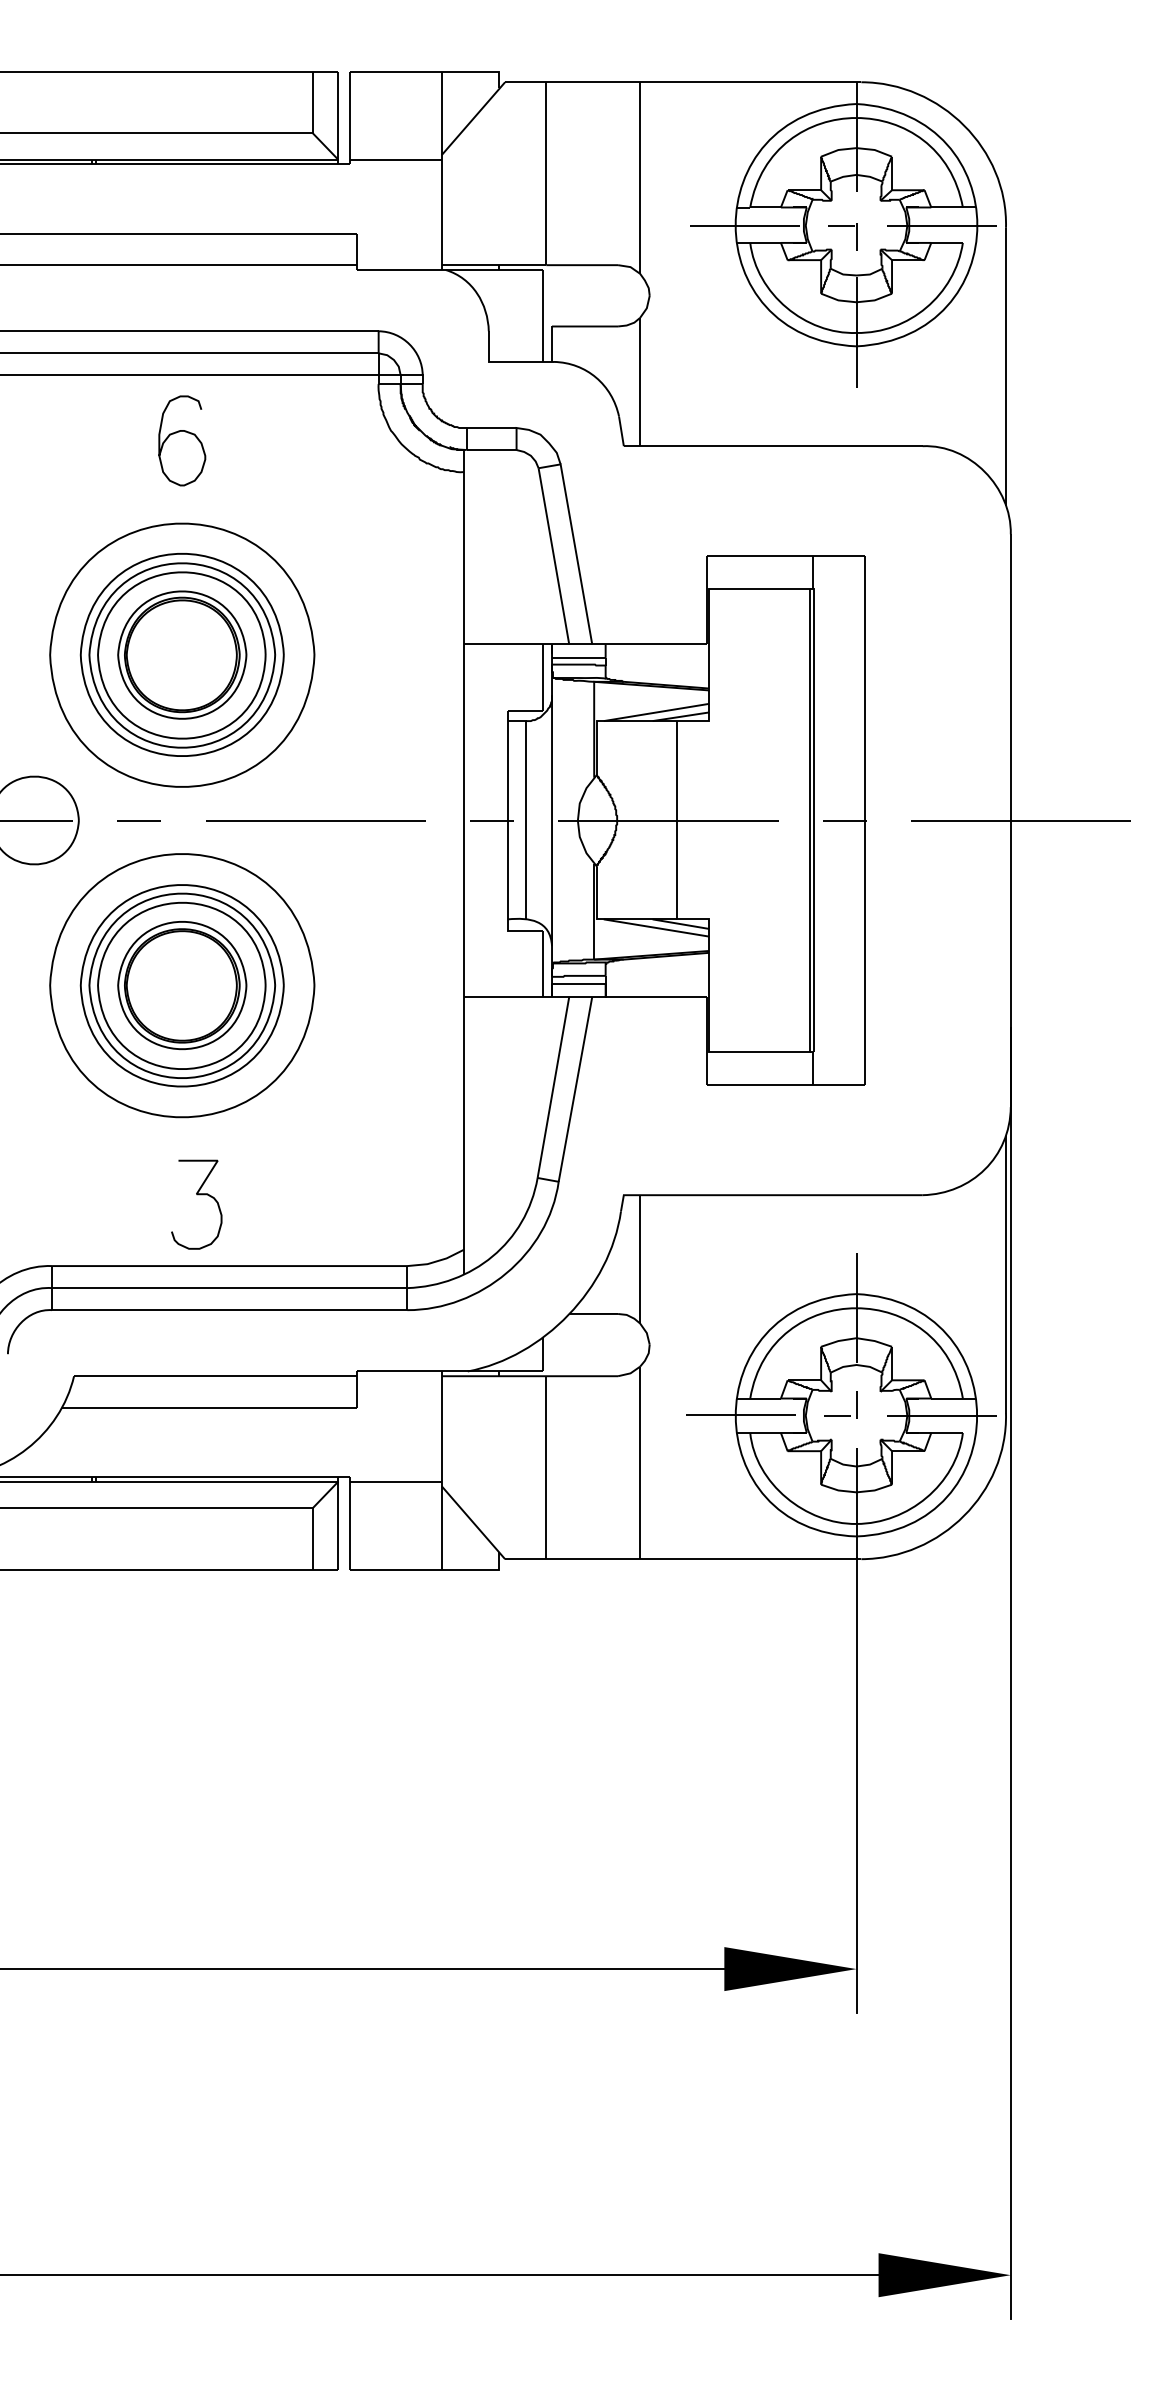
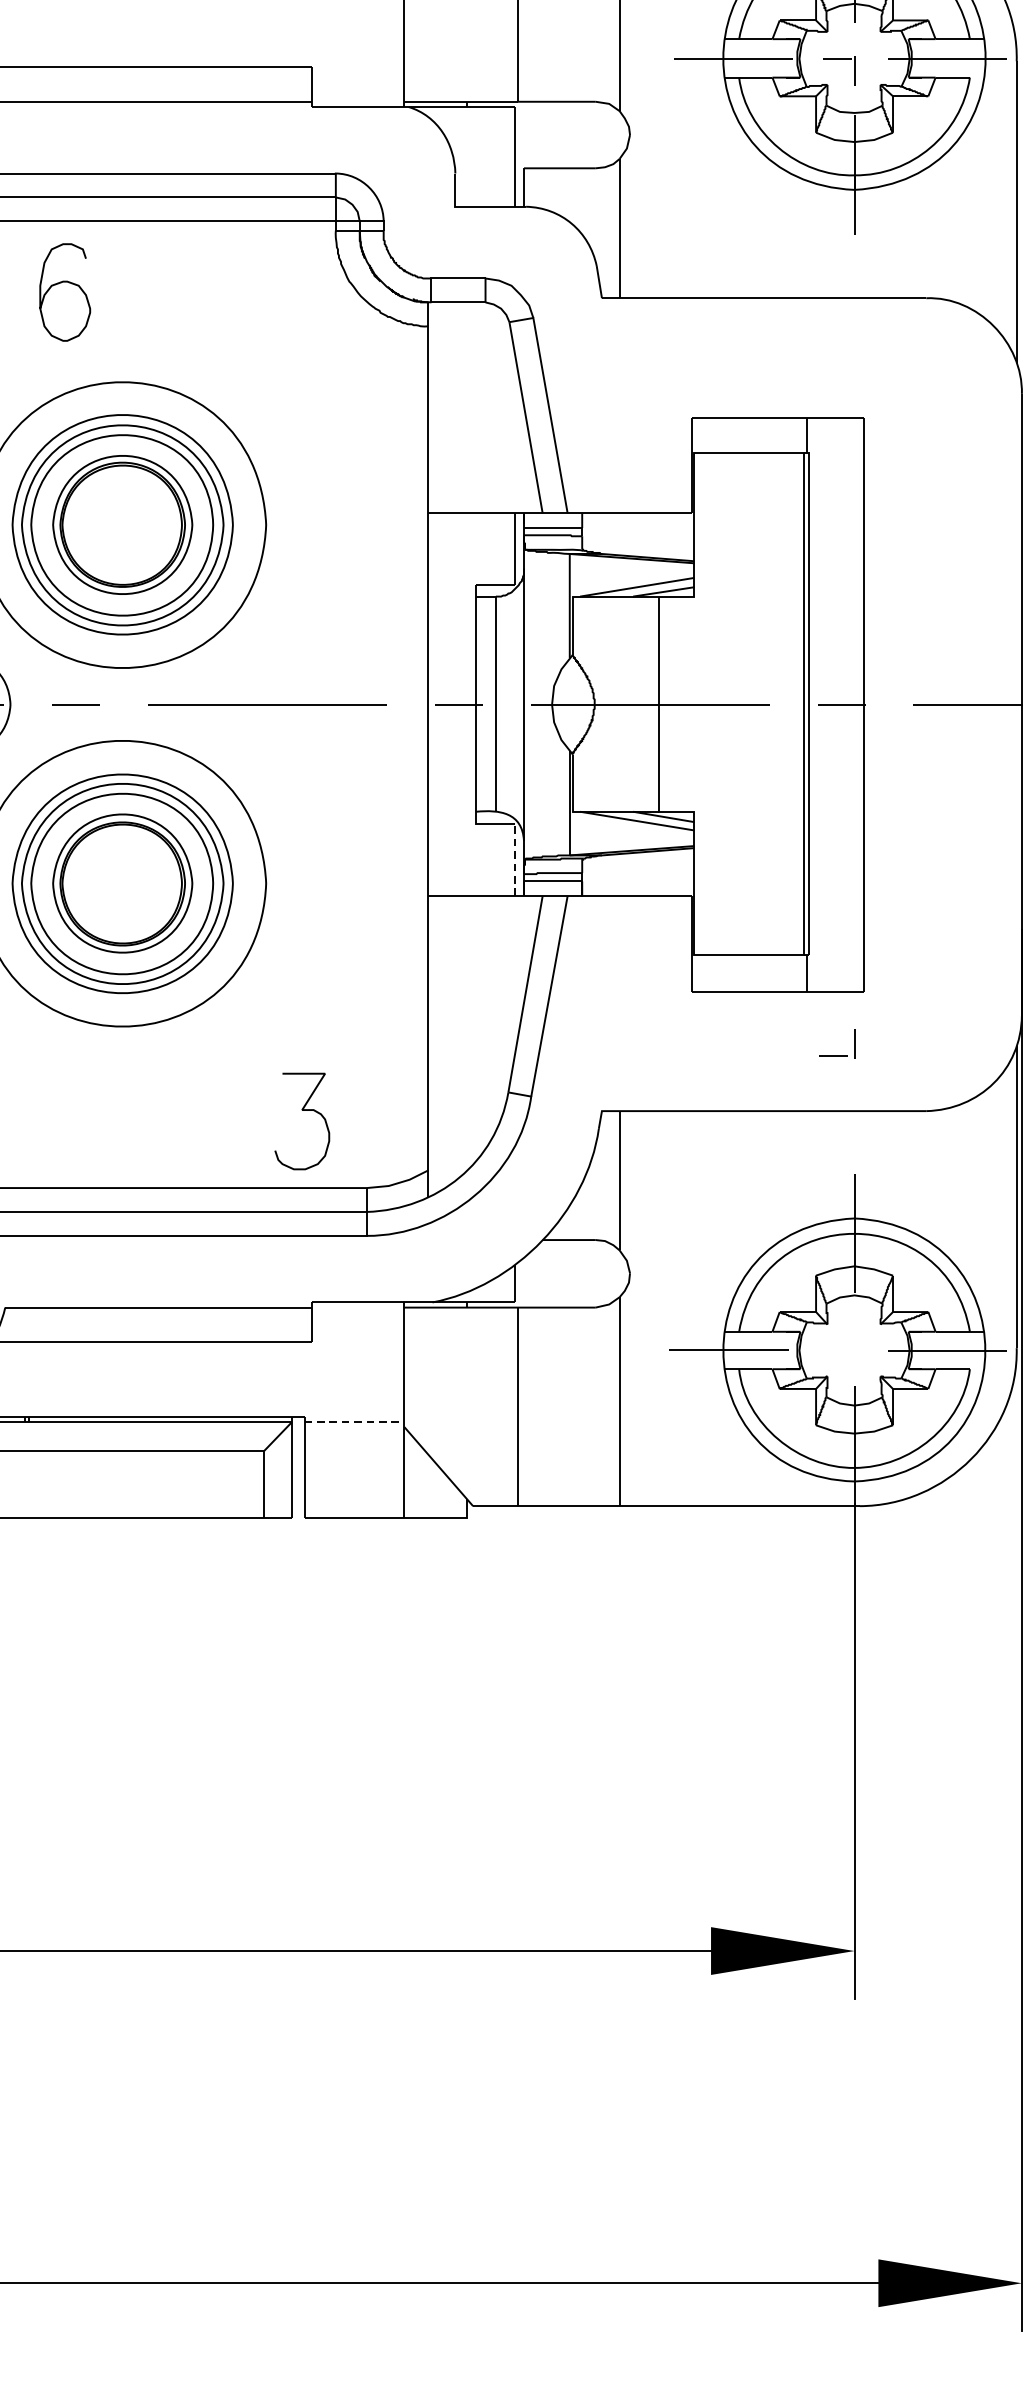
curve: (179, 432) -> (62, 283), moved
line: (543, 963) -> (514, 859), solid -> dashed
curve: (197, 1195) -> (303, 1111), moved
part: (840, 1415) -> (837, 1056), moved
line: (395, 1481) -> (354, 1421), solid -> dashed

